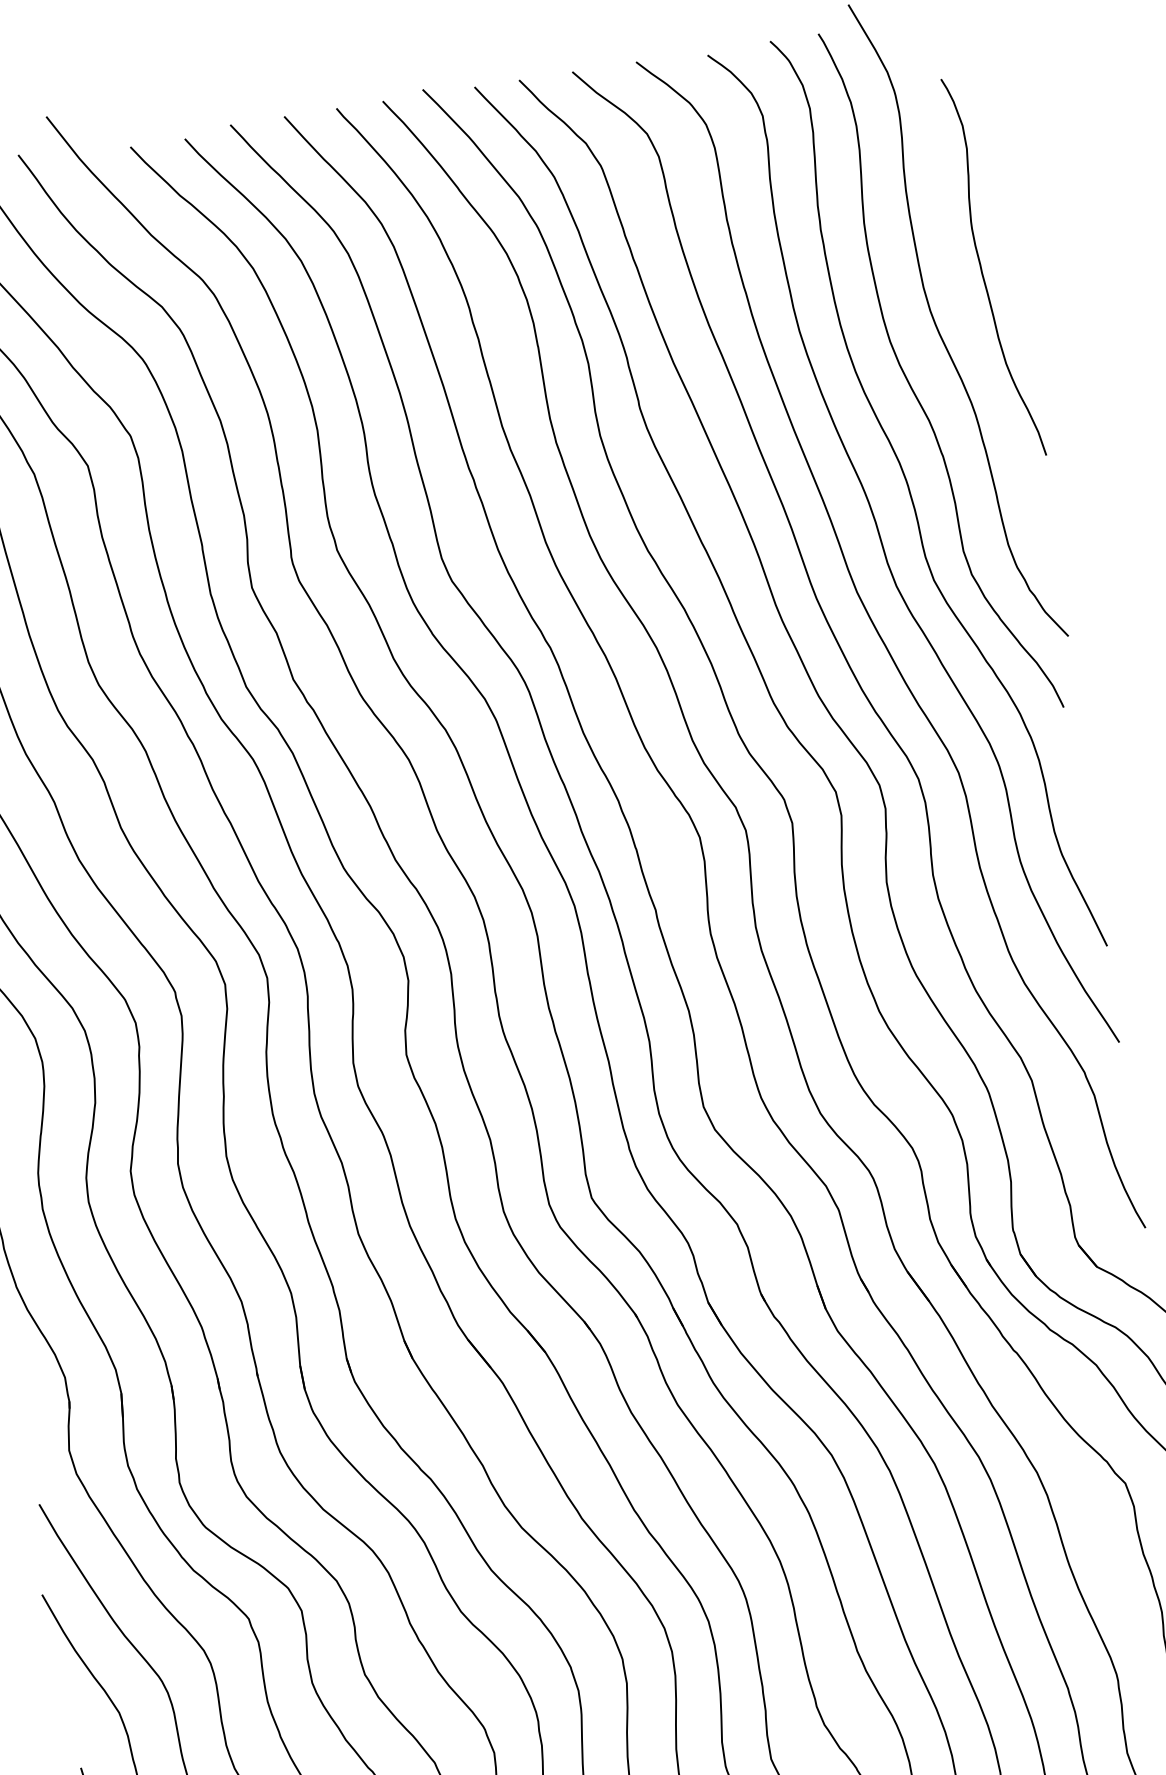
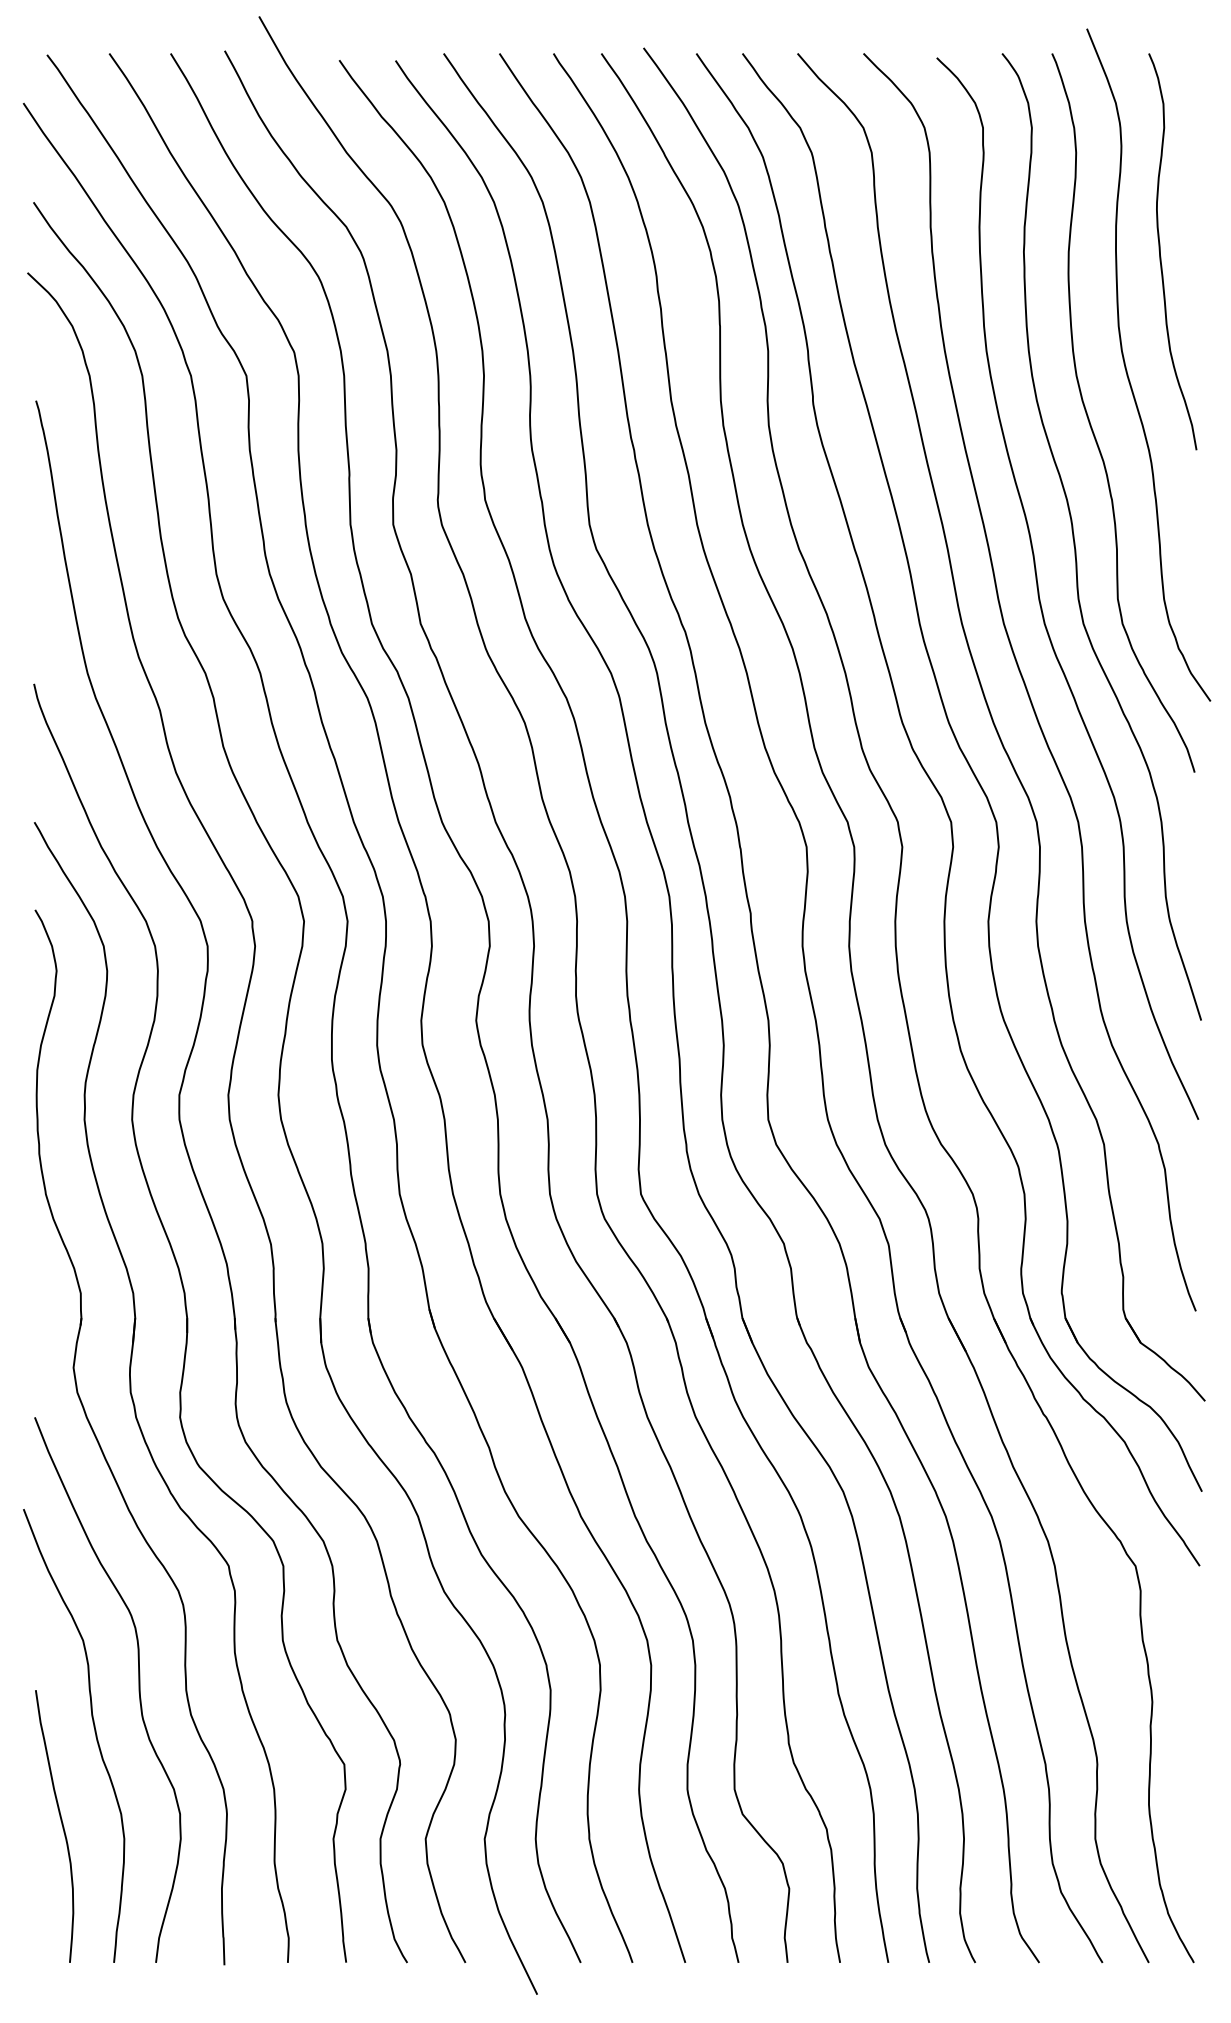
curve: (981, 268) -> (1160, 251), moved

